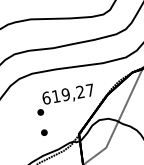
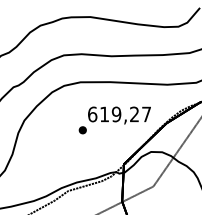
part: (44, 132) -> (82, 155), removed

